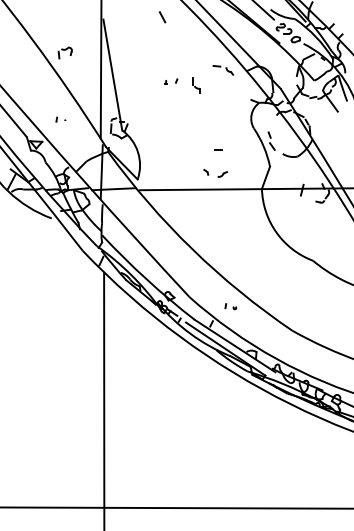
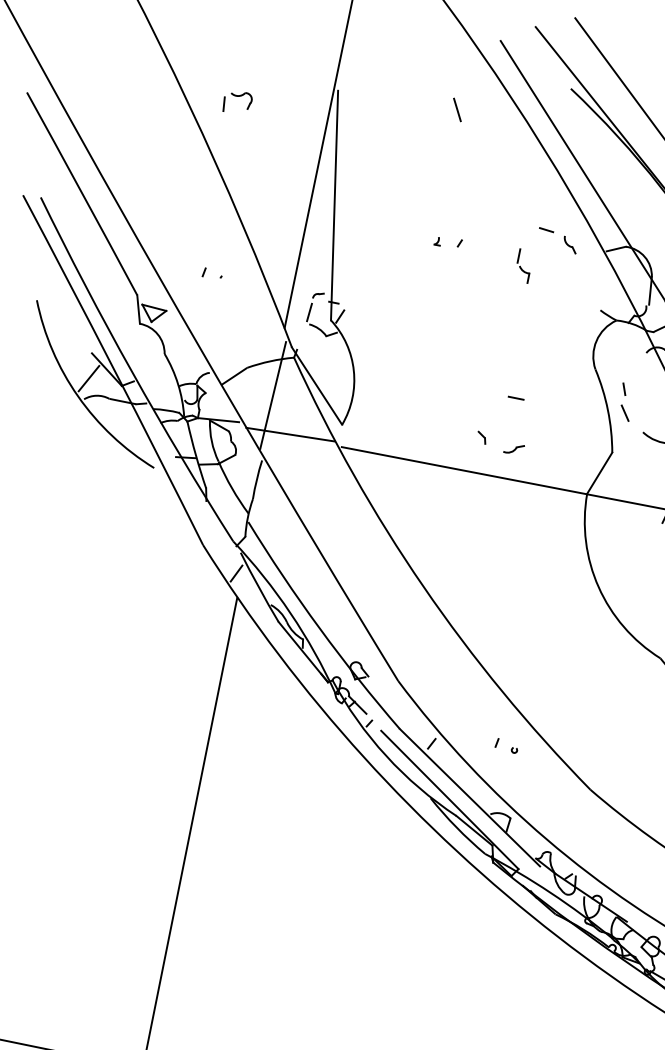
part: (64, 52) -> (236, 101), moved
part: (196, 85) -> (523, 265), moved
part: (230, 306) -> (506, 745), moved

